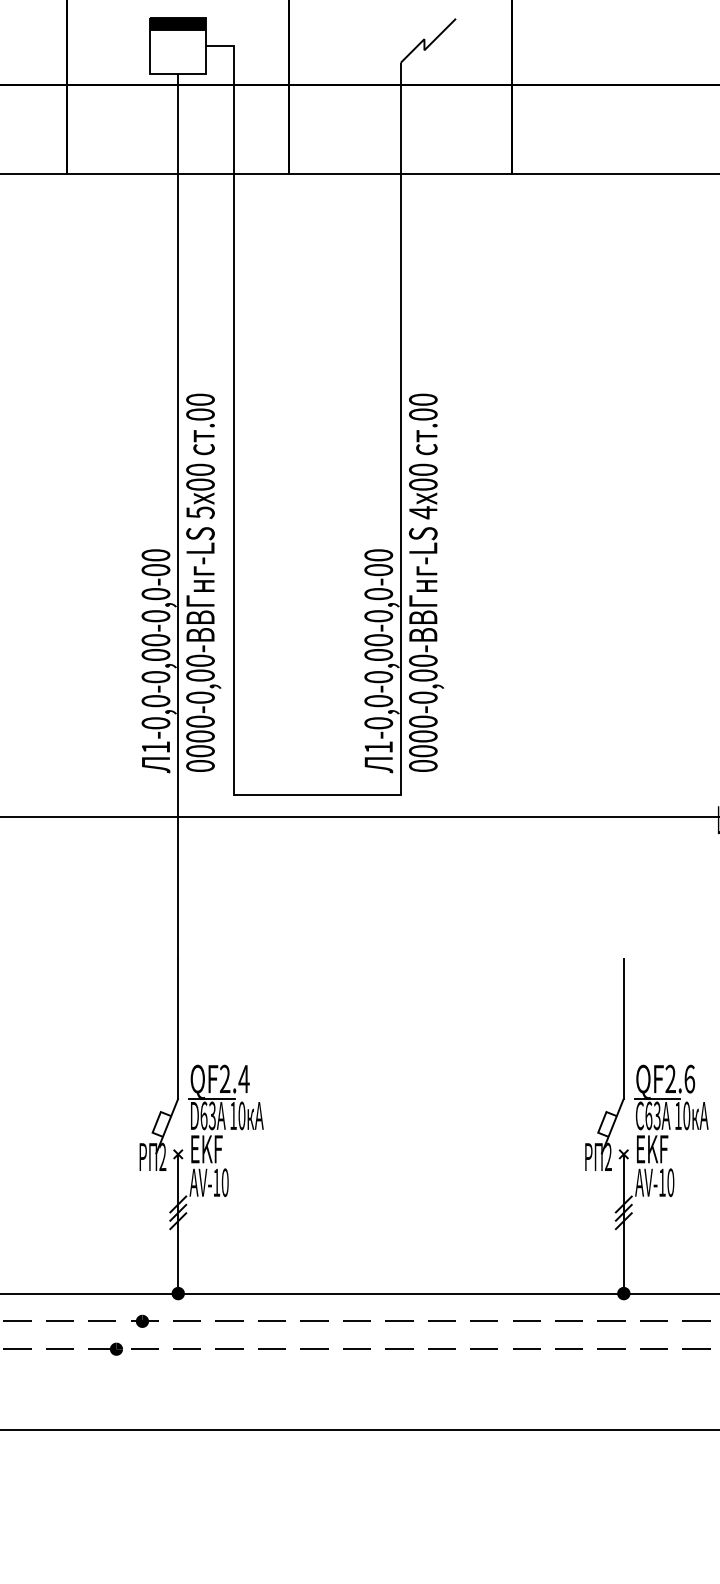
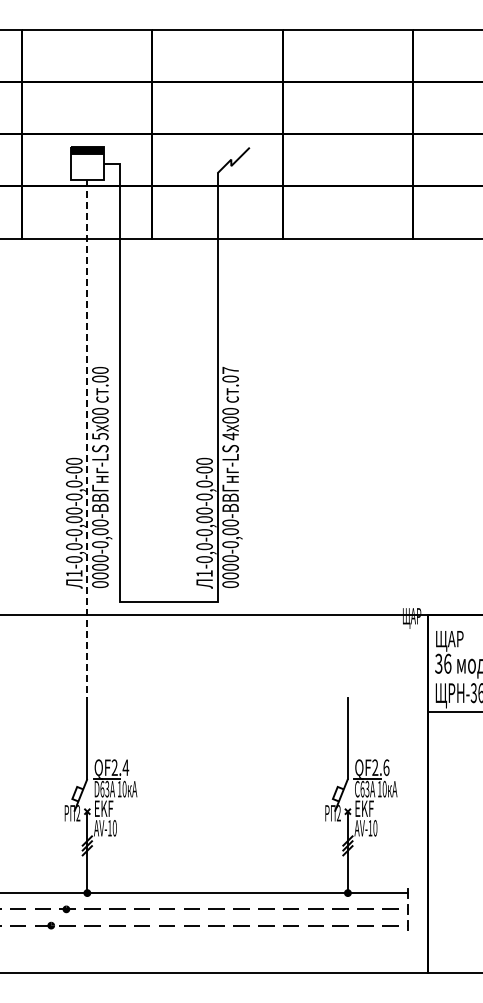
text: (423, 398) -> (230, 369), .00 -> .07
line: (178, 516) -> (87, 438), solid -> dashed

